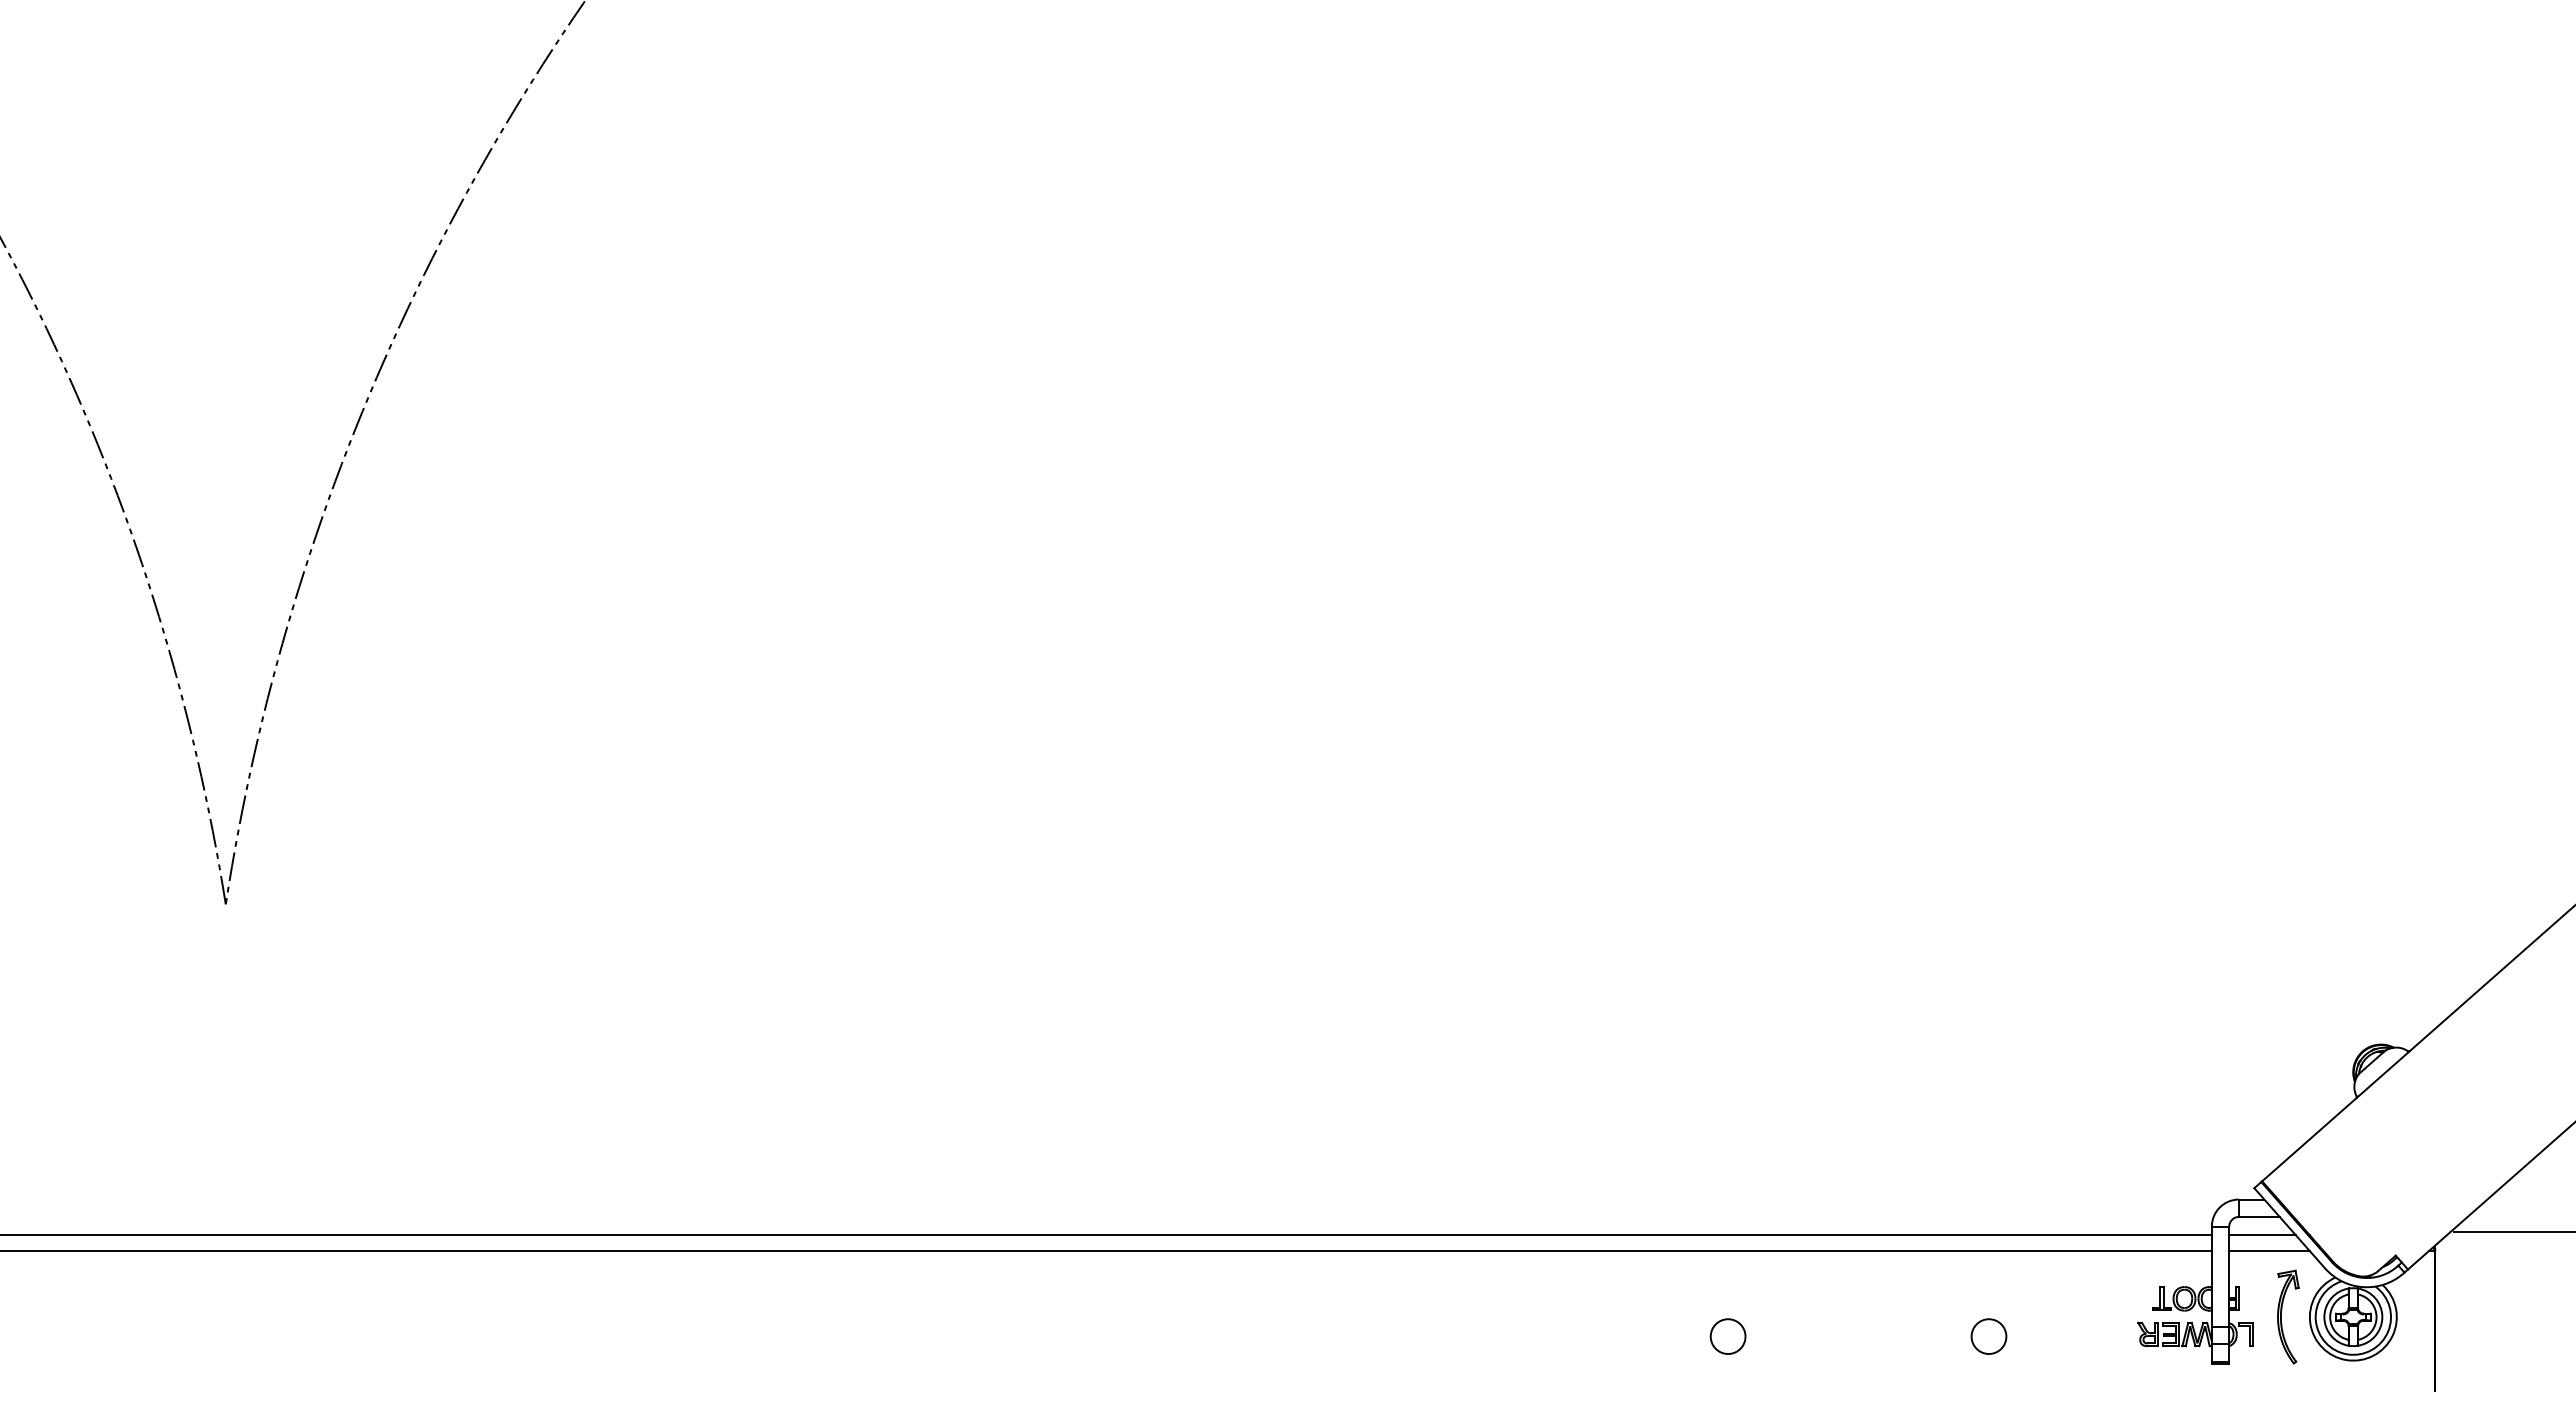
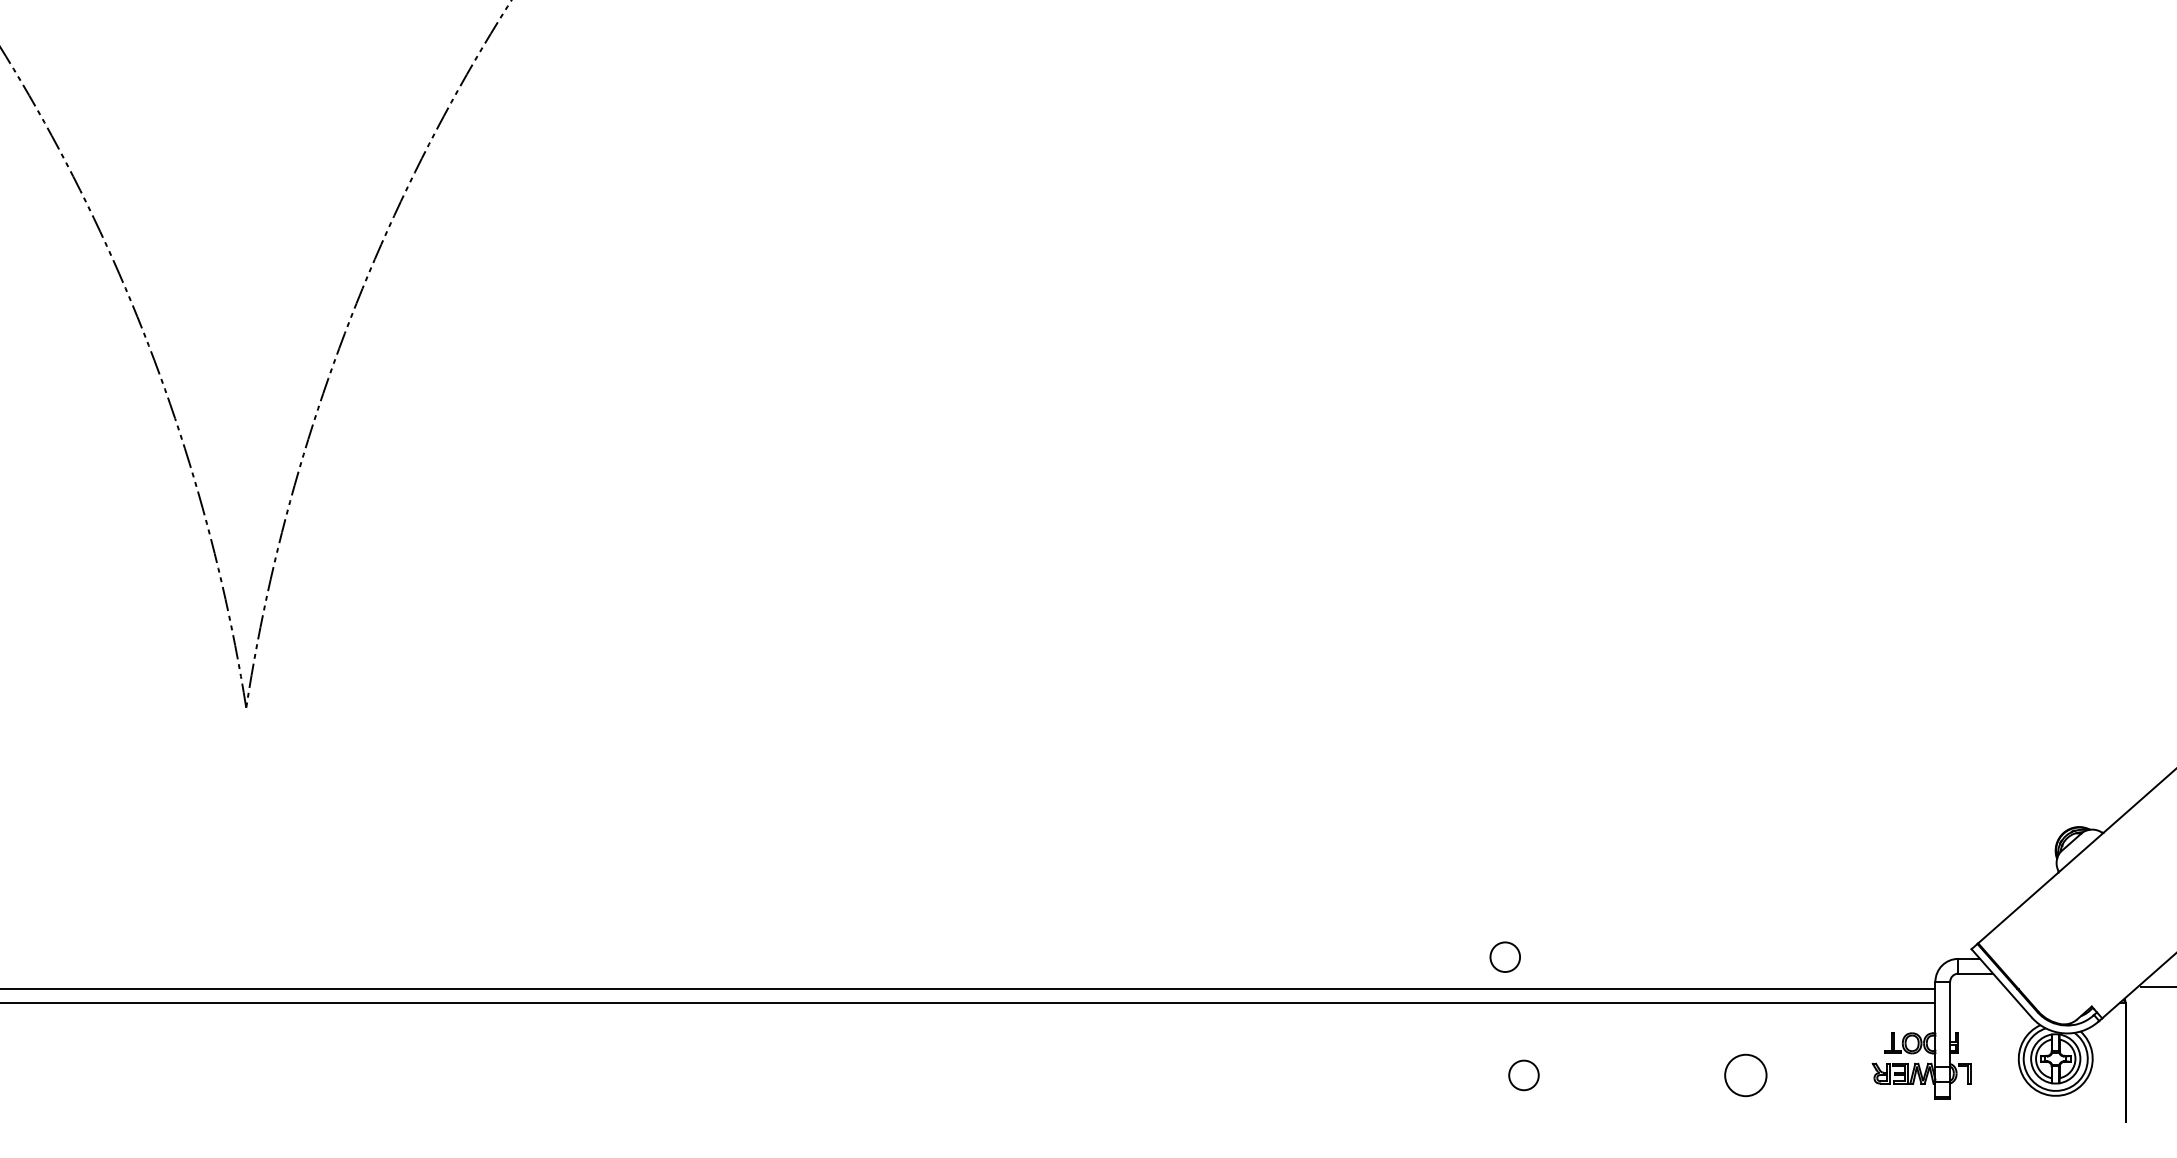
circle: (1705, 1197) -> (1504, 957), added
line: (2262, 1235) -> (1978, 989), removed
line: (2269, 1251) -> (1984, 1003), removed
part: (2281, 1316) -> (1994, 1058), removed
circle: (1988, 1336) -> (1745, 1075), size x1.4

